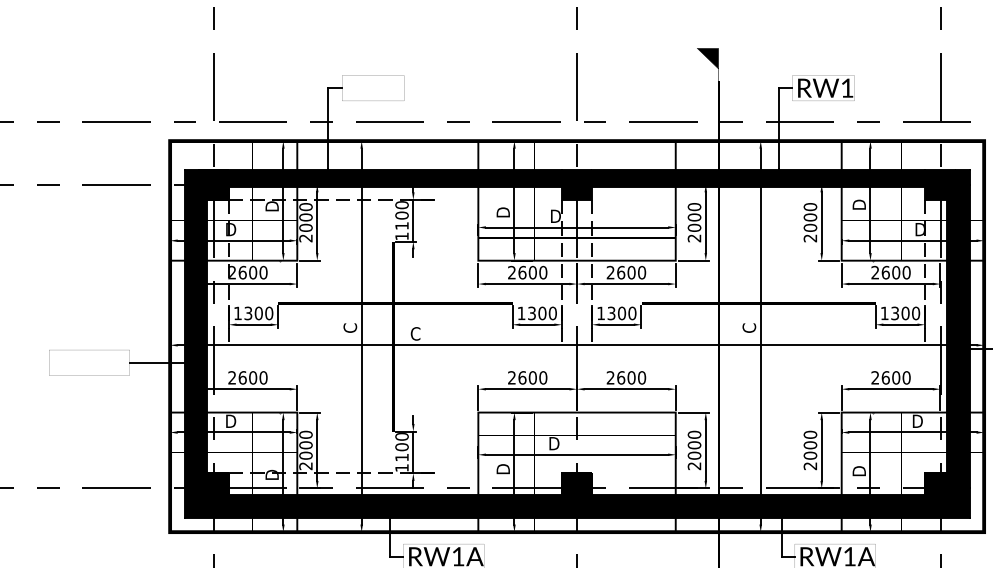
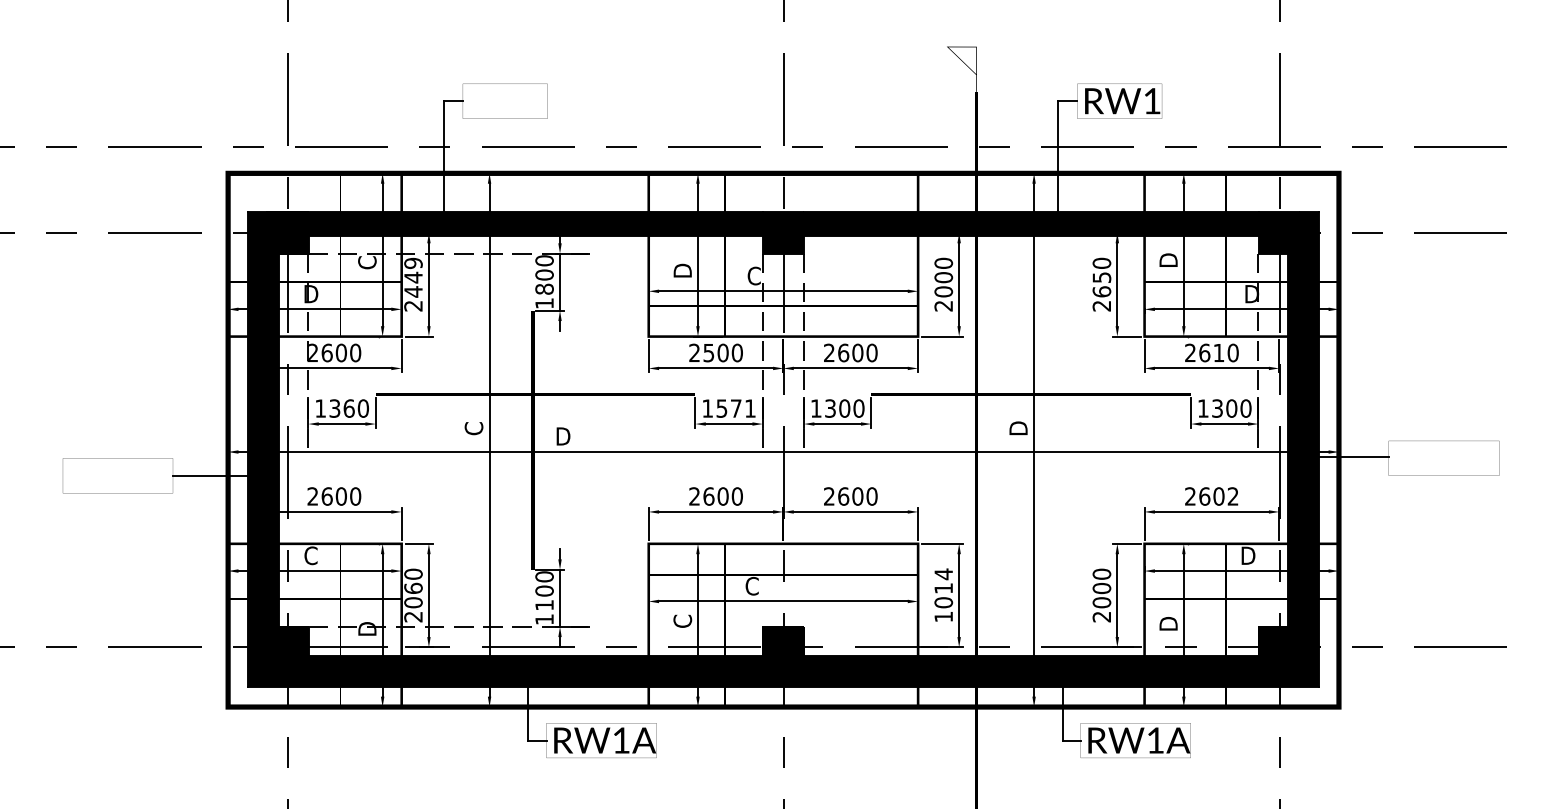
fill: (707, 58) -> (961, 60), removed
text: (272, 206) -> (367, 262), D -> C
text: (555, 215) -> (754, 275), D -> C
text: (305, 217) -> (413, 277), 2000 -> 2449
text: (810, 222) -> (1101, 284), 2000 -> 2650
text: (401, 225) -> (544, 288), 1100 -> 1800
text: (522, 272) -> (708, 352), 2600 -> 2500
text: (895, 272) -> (1218, 352), 2600 -> 2610
text: (258, 313) -> (348, 408), 1300 -> 1360
text: (542, 313) -> (736, 408), 1300 -> 1571
text: (749, 328) -> (1018, 428), C -> D
text: (415, 333) -> (563, 436), C -> D
text: (906, 377) -> (1232, 496), 2600 -> 2602
text: (231, 421) -> (311, 555), D -> C
text: (554, 443) -> (752, 585), D -> C
text: (305, 445) -> (413, 588), 2000 -> 2060
text: (694, 450) -> (943, 595), 2000 -> 1014
text: (503, 468) -> (682, 620), D -> C

